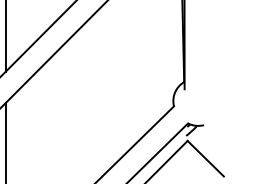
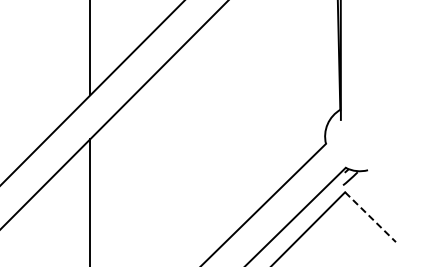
line: (205, 158) -> (370, 217), solid -> dashed

